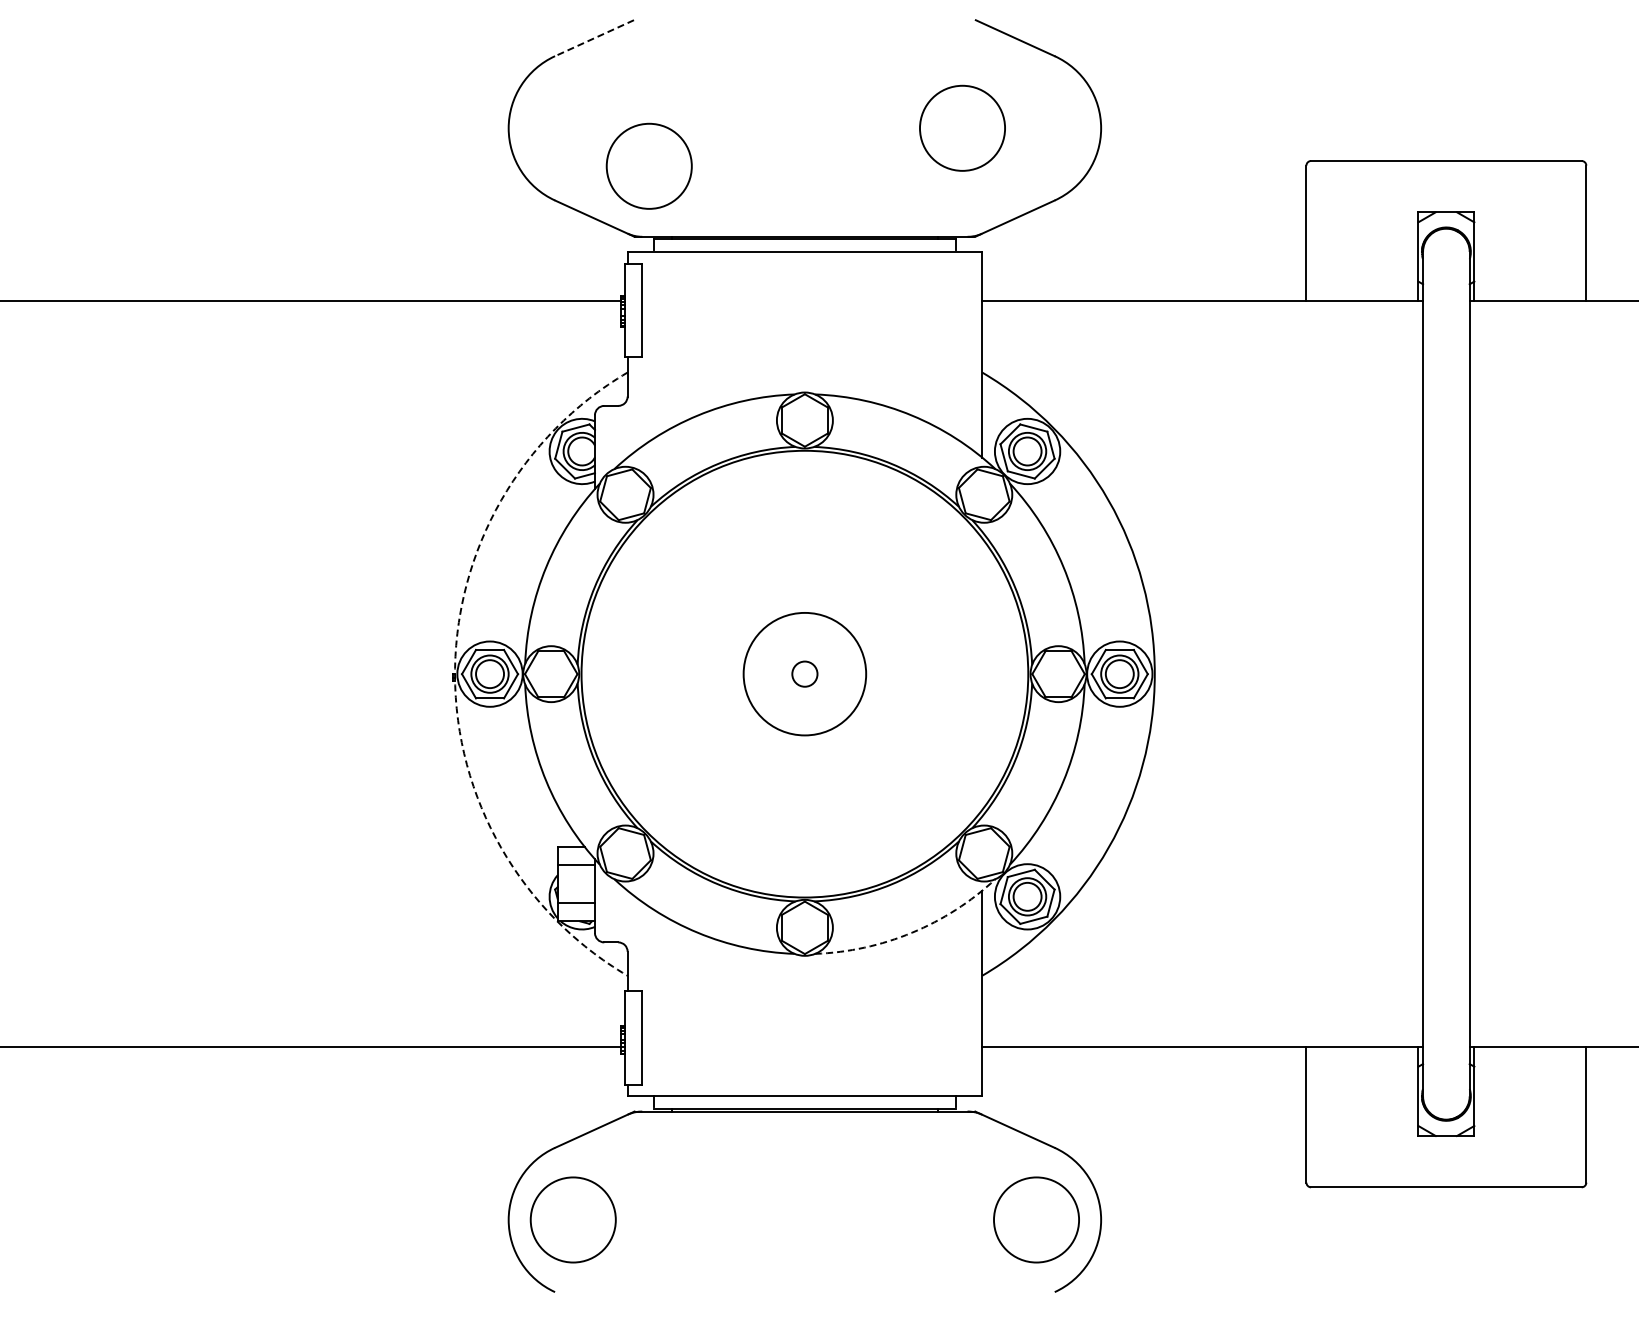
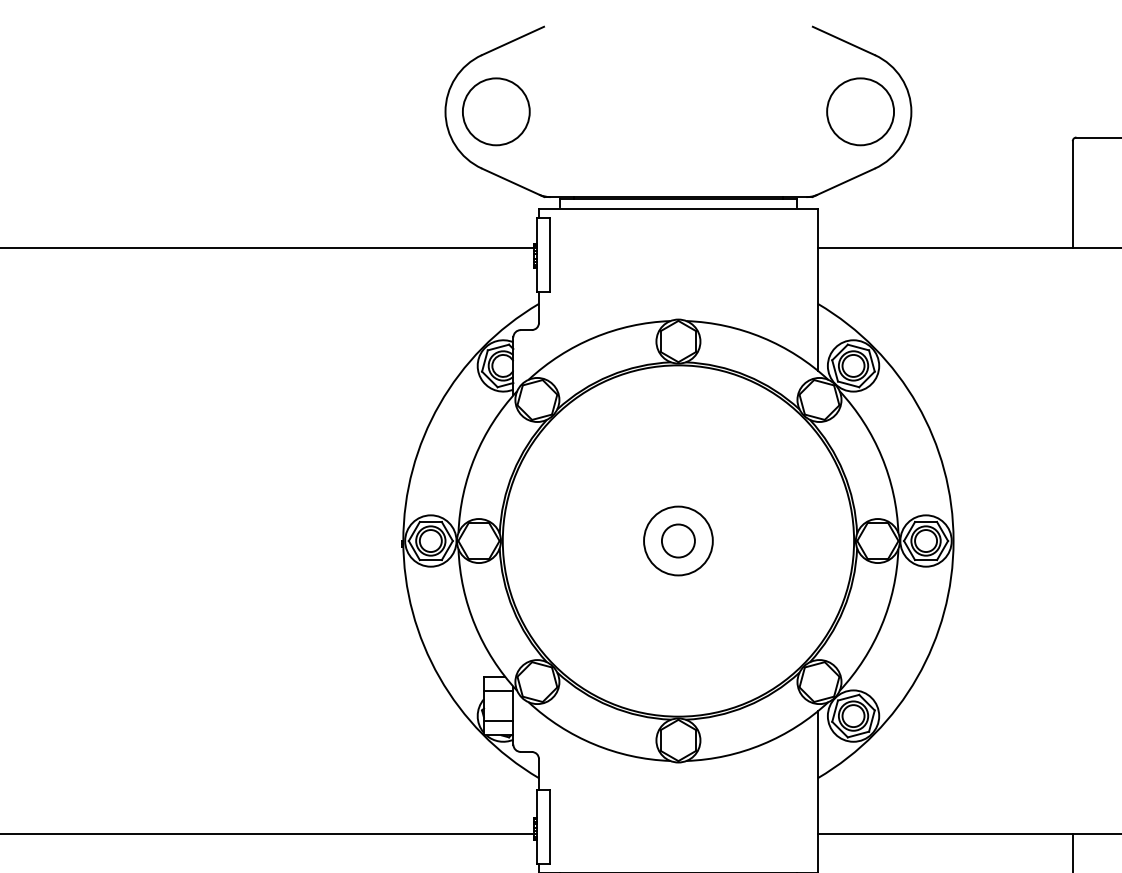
line: (594, 38) -> (512, 41), dashed -> solid
circle: (962, 127) -> (860, 111), moved
circle: (648, 165) -> (495, 111), moved
circle: (804, 673) -> (678, 540), size x0.71
arc: (455, 674) -> (403, 541), dashed -> solid
circle: (804, 674) -> (678, 541), size x1.67
arc: (912, 932) -> (763, 744), dashed -> solid

